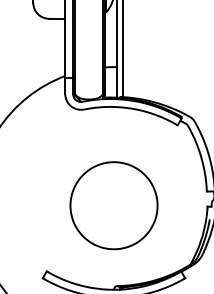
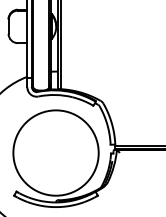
circle: (113, 204) -> (55, 152), size x1.67

